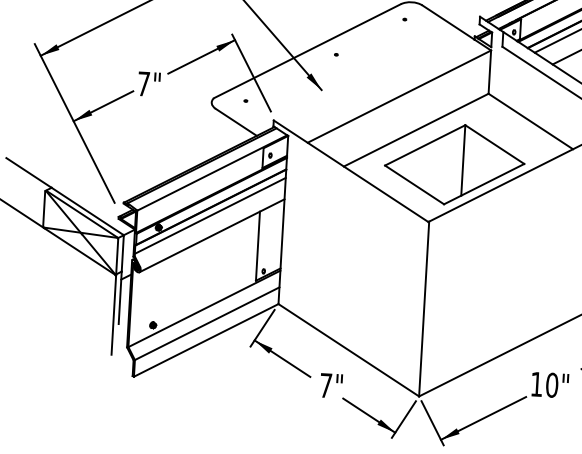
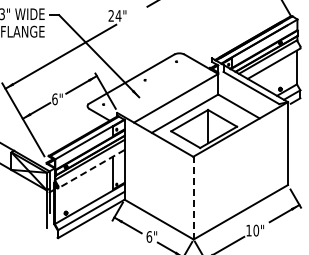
text: (142, 84) -> (54, 99), 7" -> 6"
line: (210, 236) -> (90, 169), solid -> dashed
line: (423, 307) -> (193, 197), solid -> dashed
text: (326, 384) -> (149, 236), 7" -> 6"

